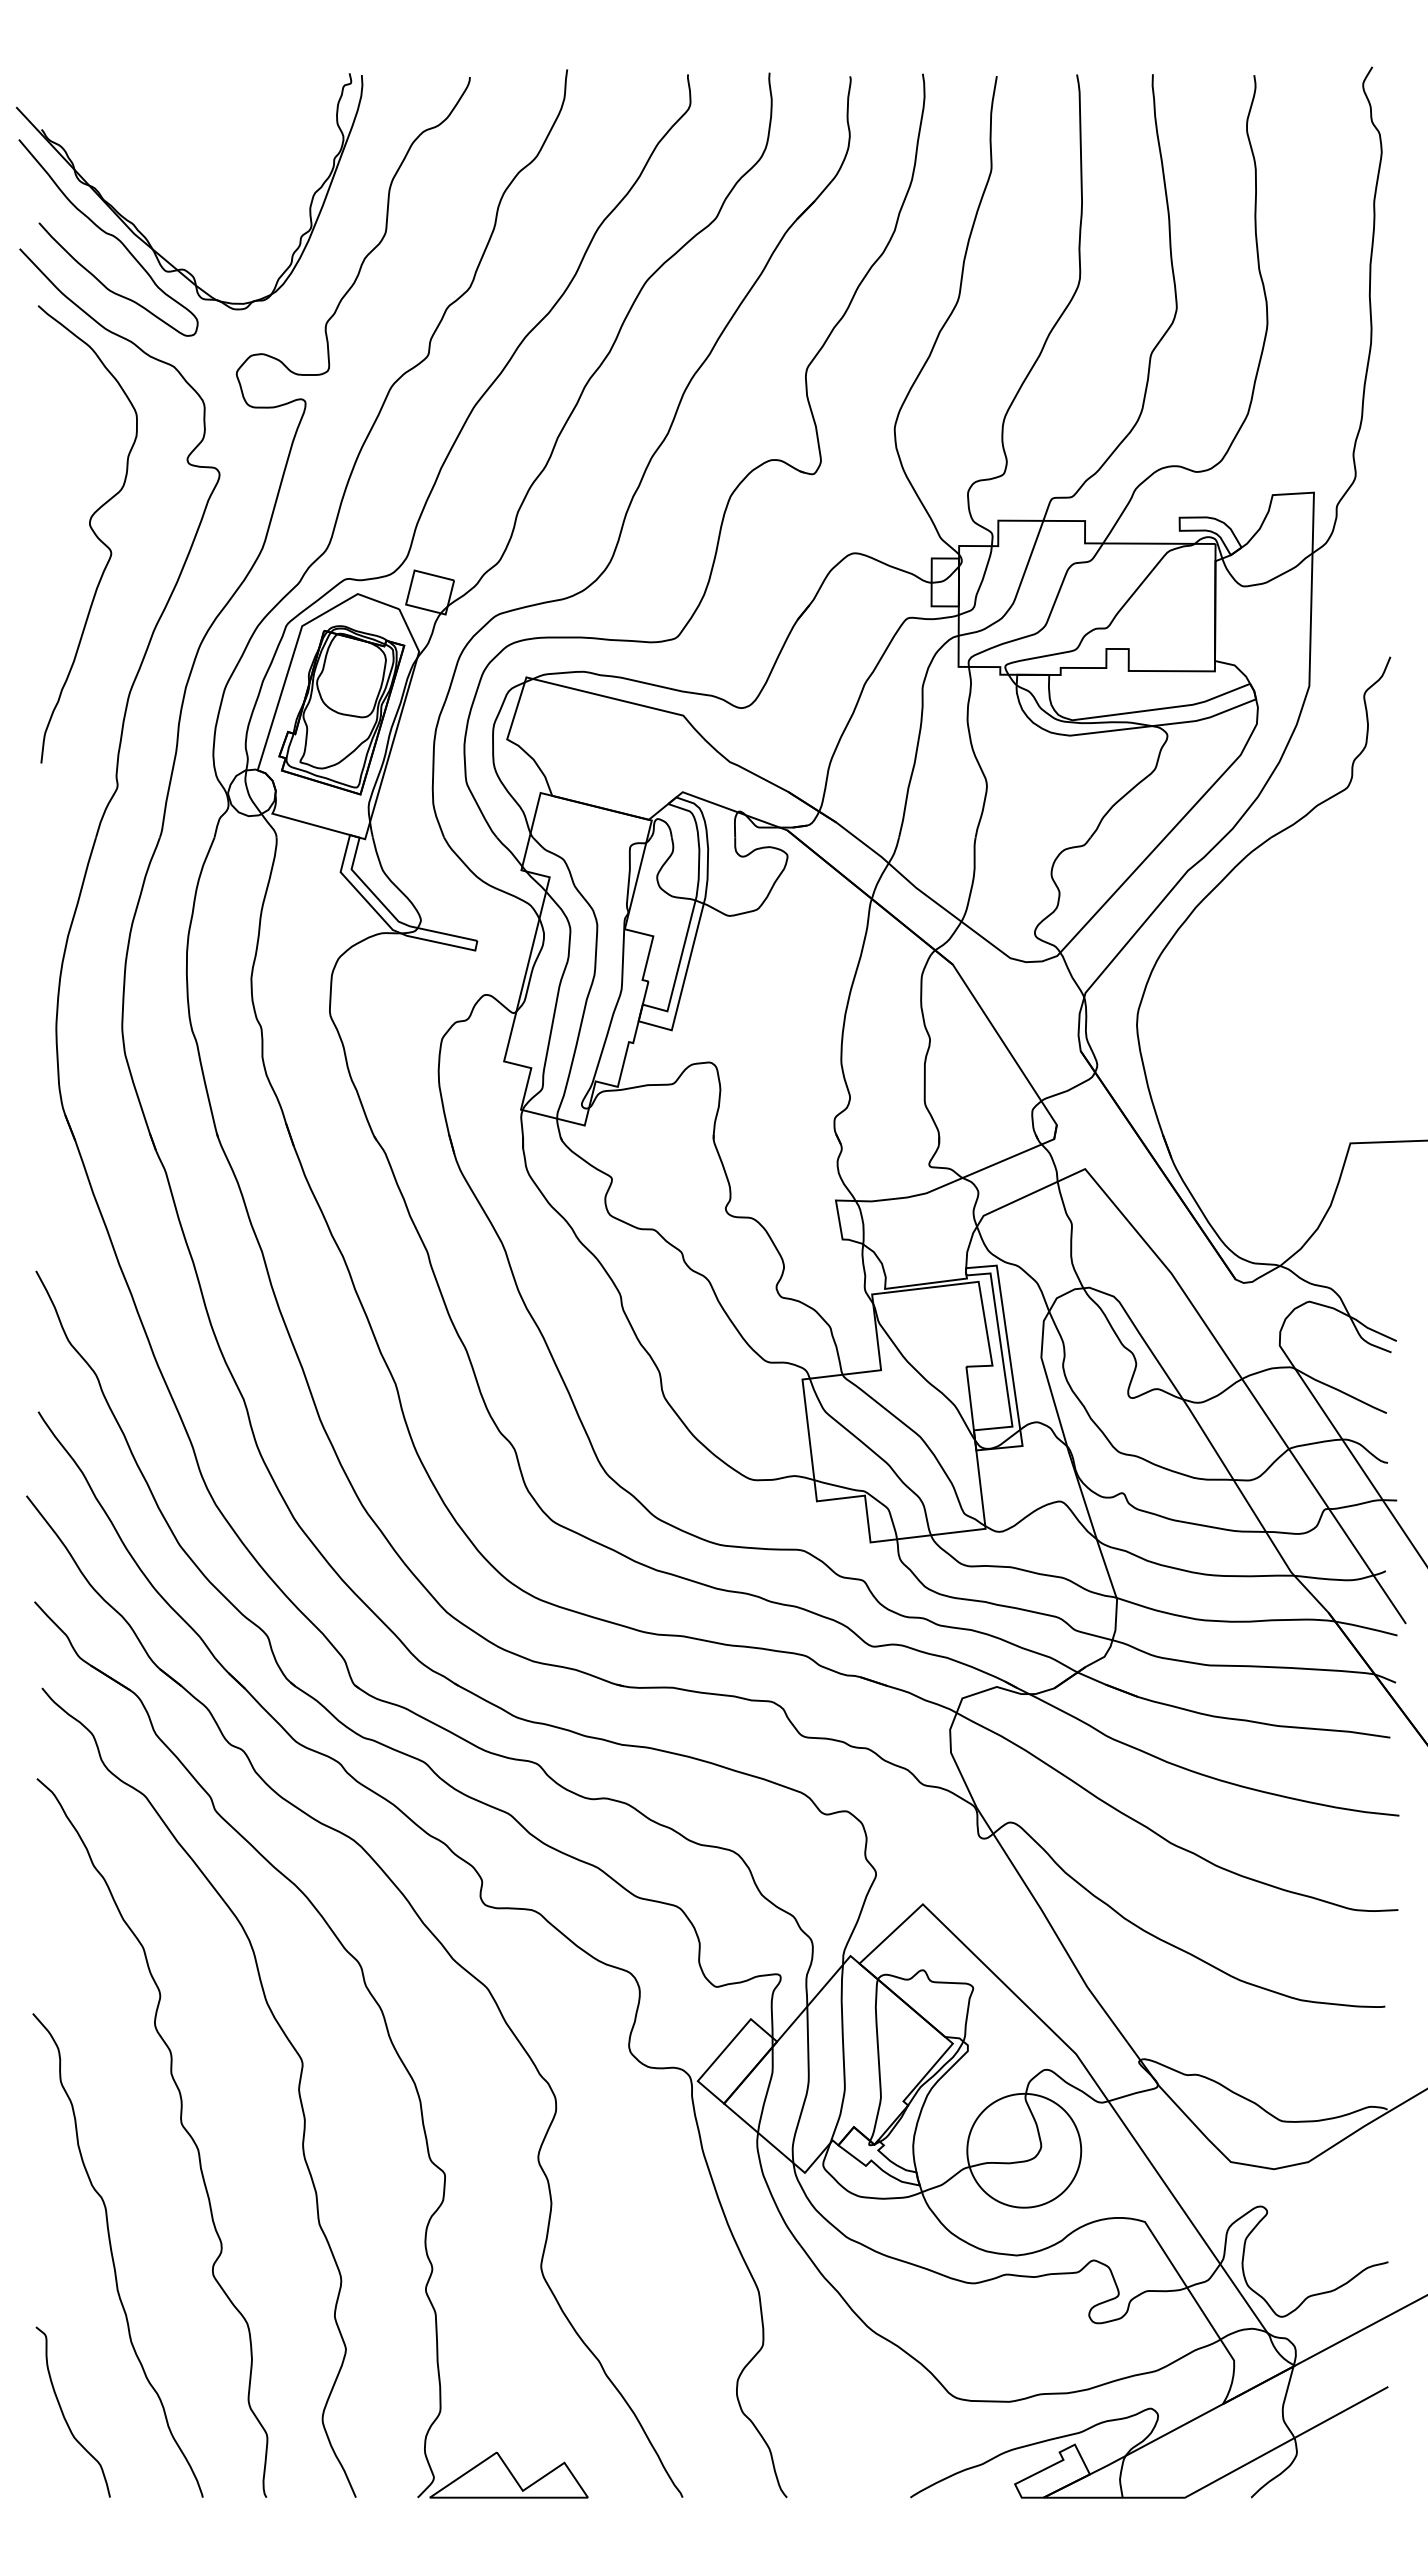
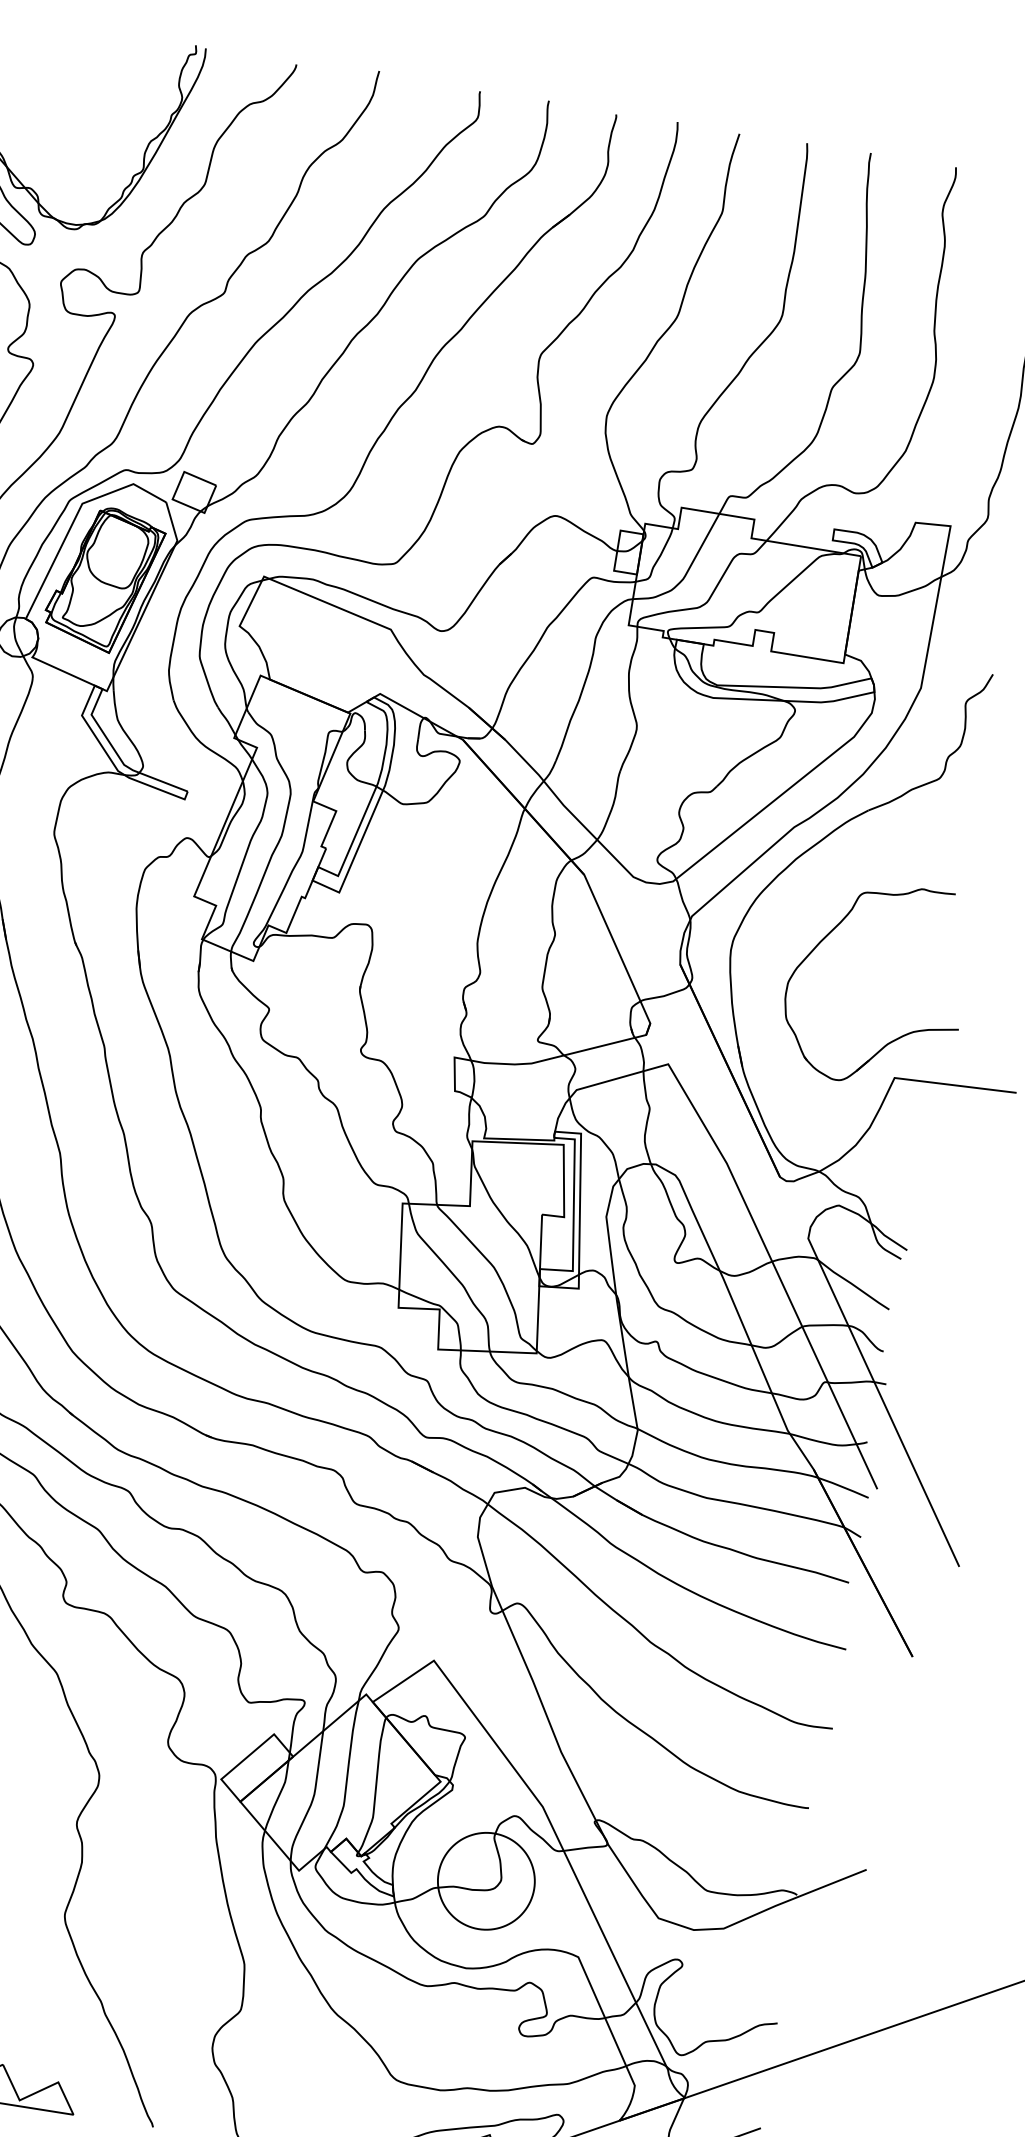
part: (1351, 1092) -> (902, 1035), added

